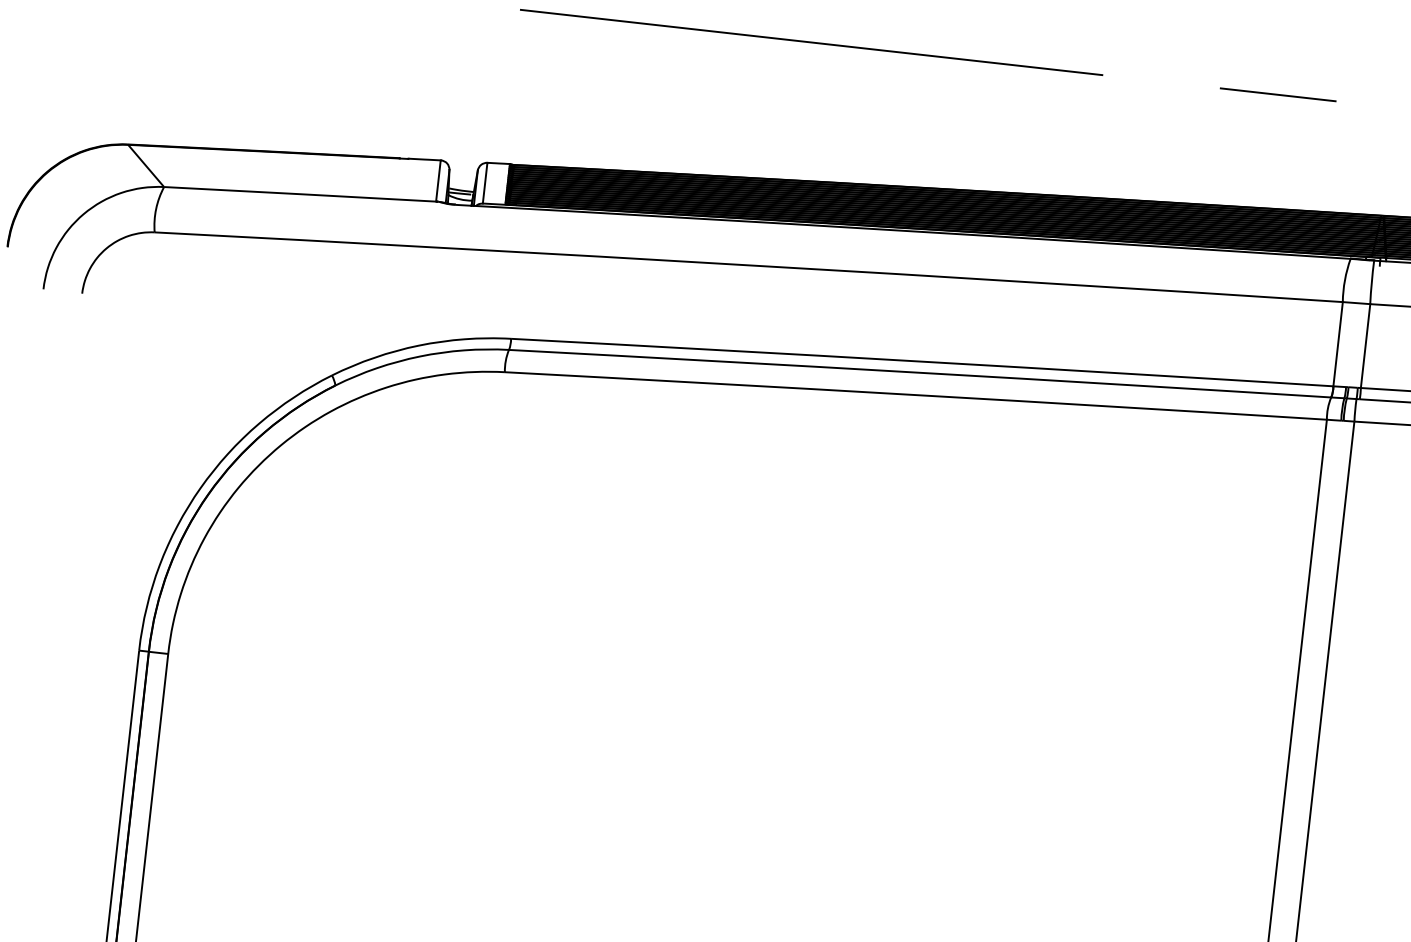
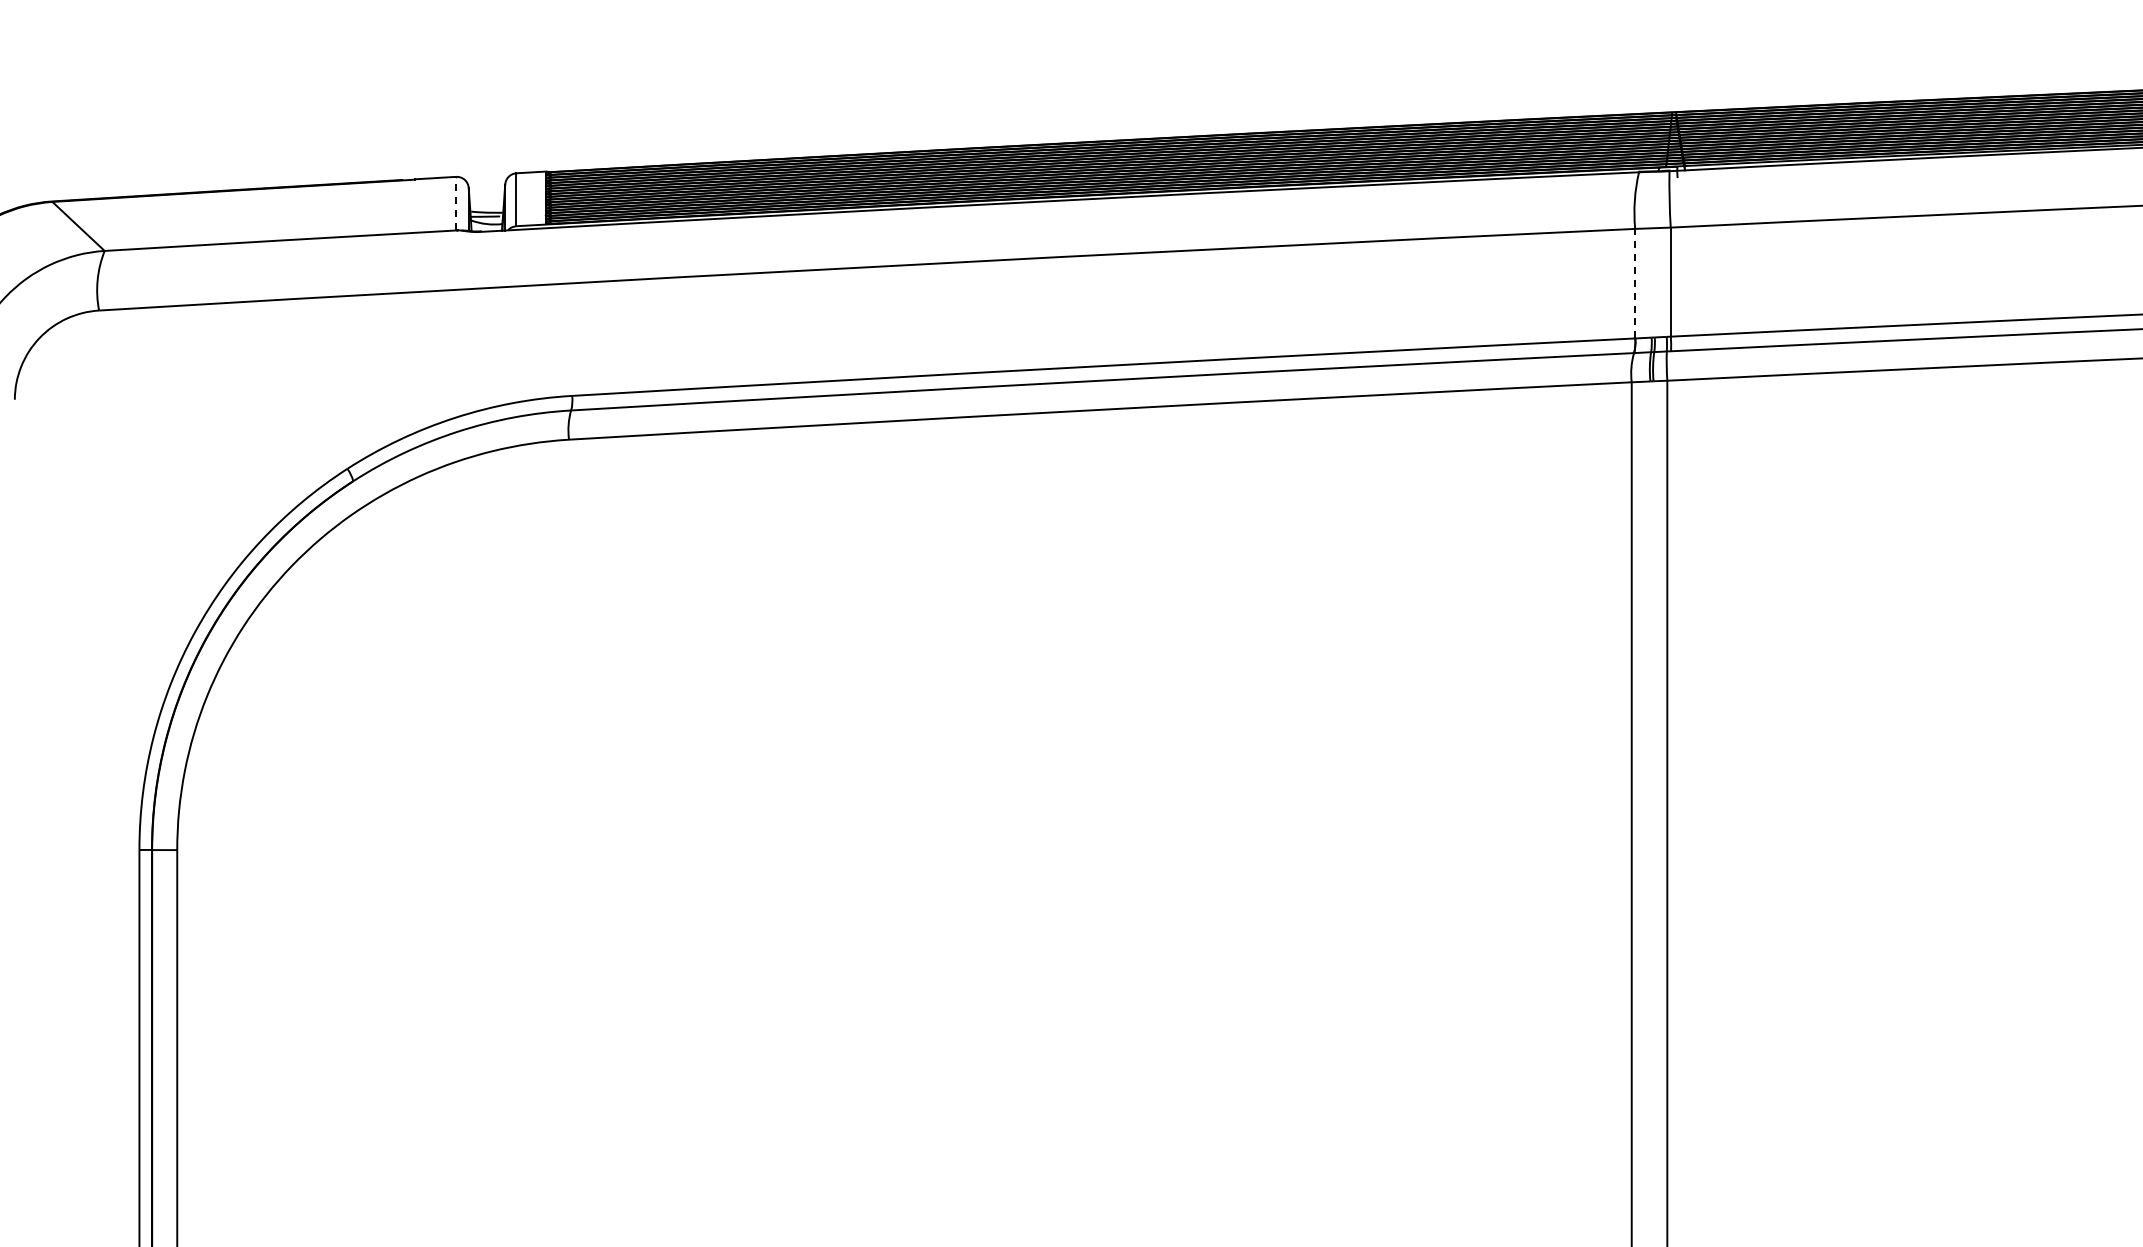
line: (438, 180) -> (456, 203), solid -> dashed
line: (1338, 344) -> (1635, 283), solid -> dashed

